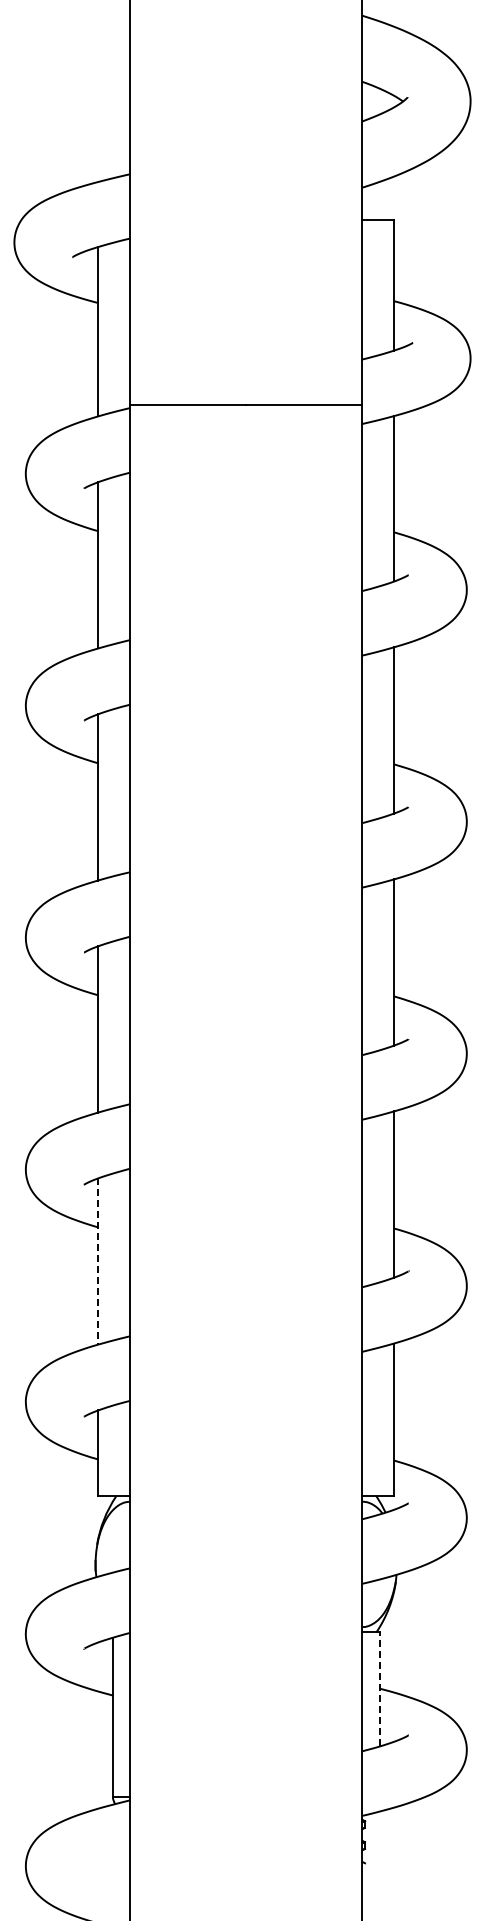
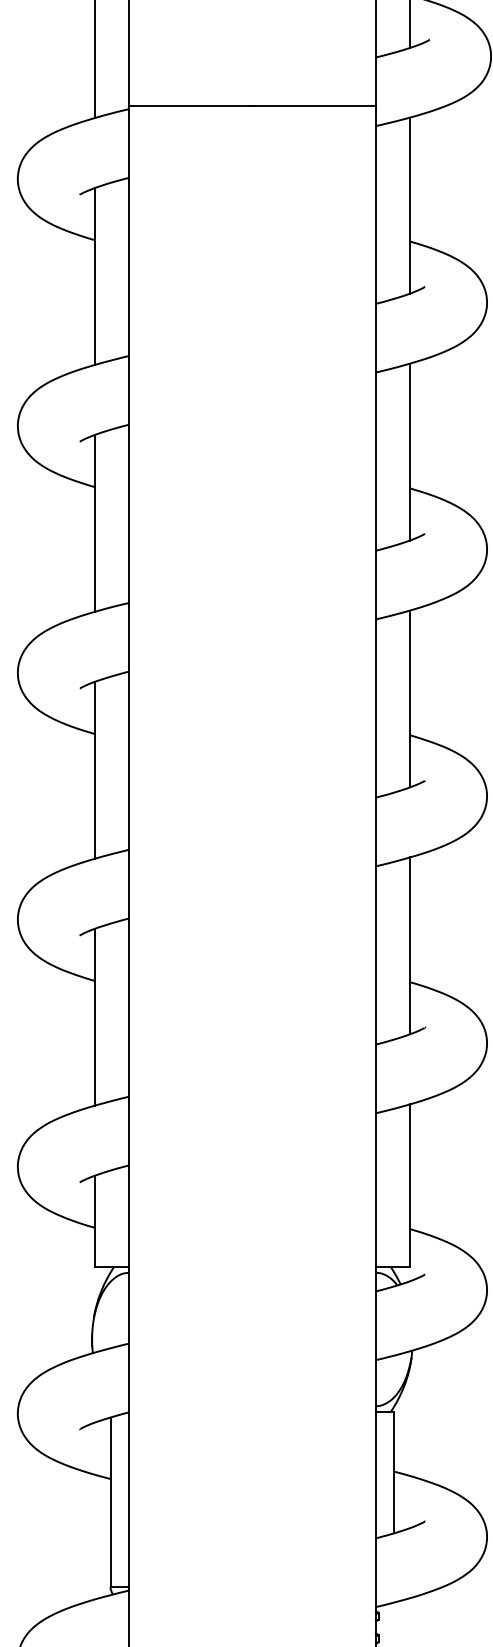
line: (98, 1261) -> (95, 1017), dashed -> solid
line: (379, 1688) -> (394, 1471), dashed -> solid

